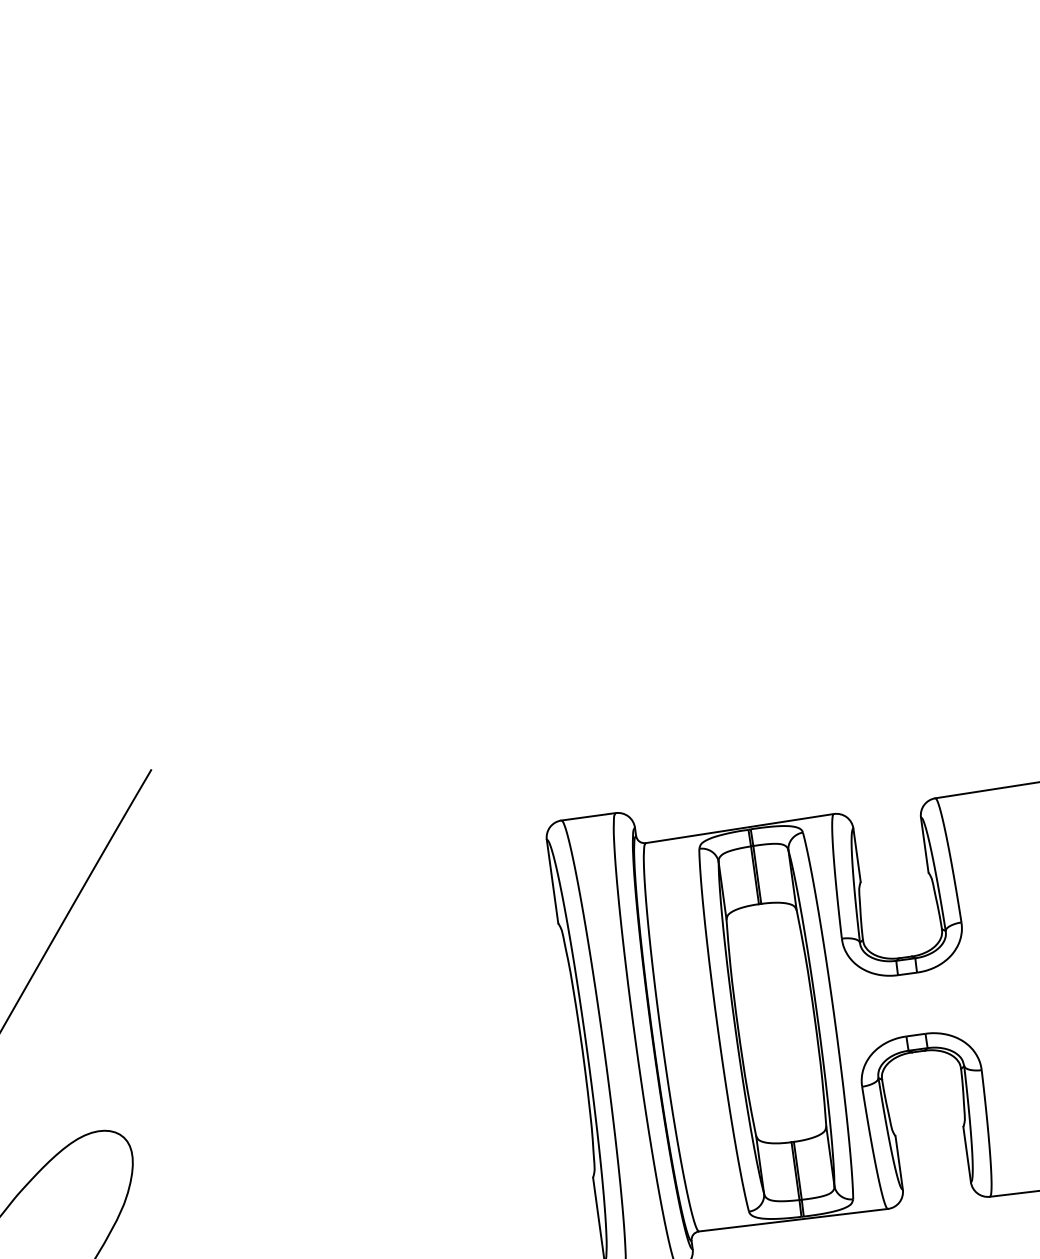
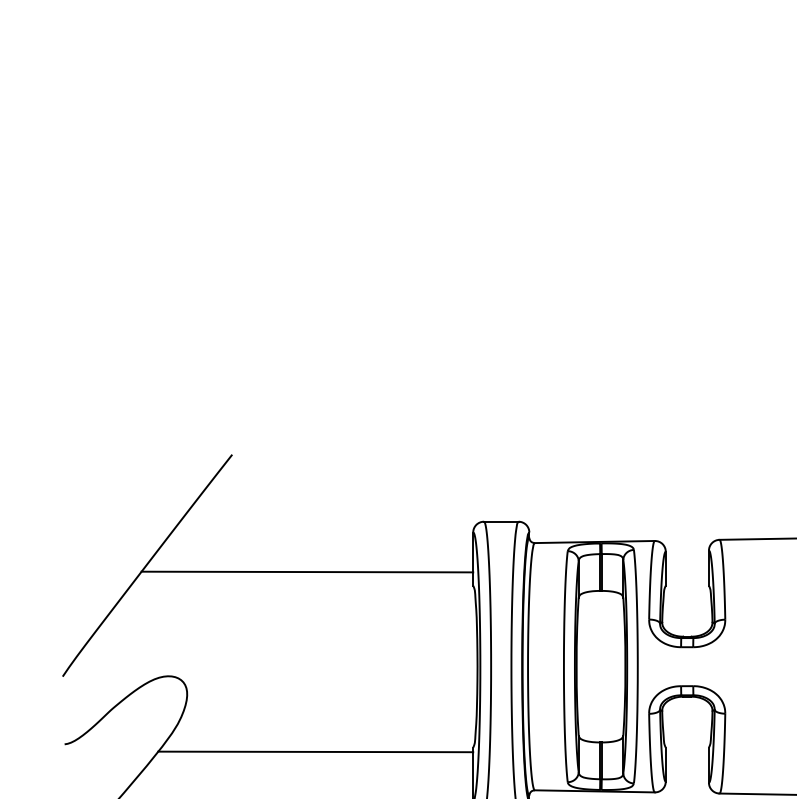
line: (294, 936) -> (307, 571), added
line: (346, 1217) -> (315, 751), added

